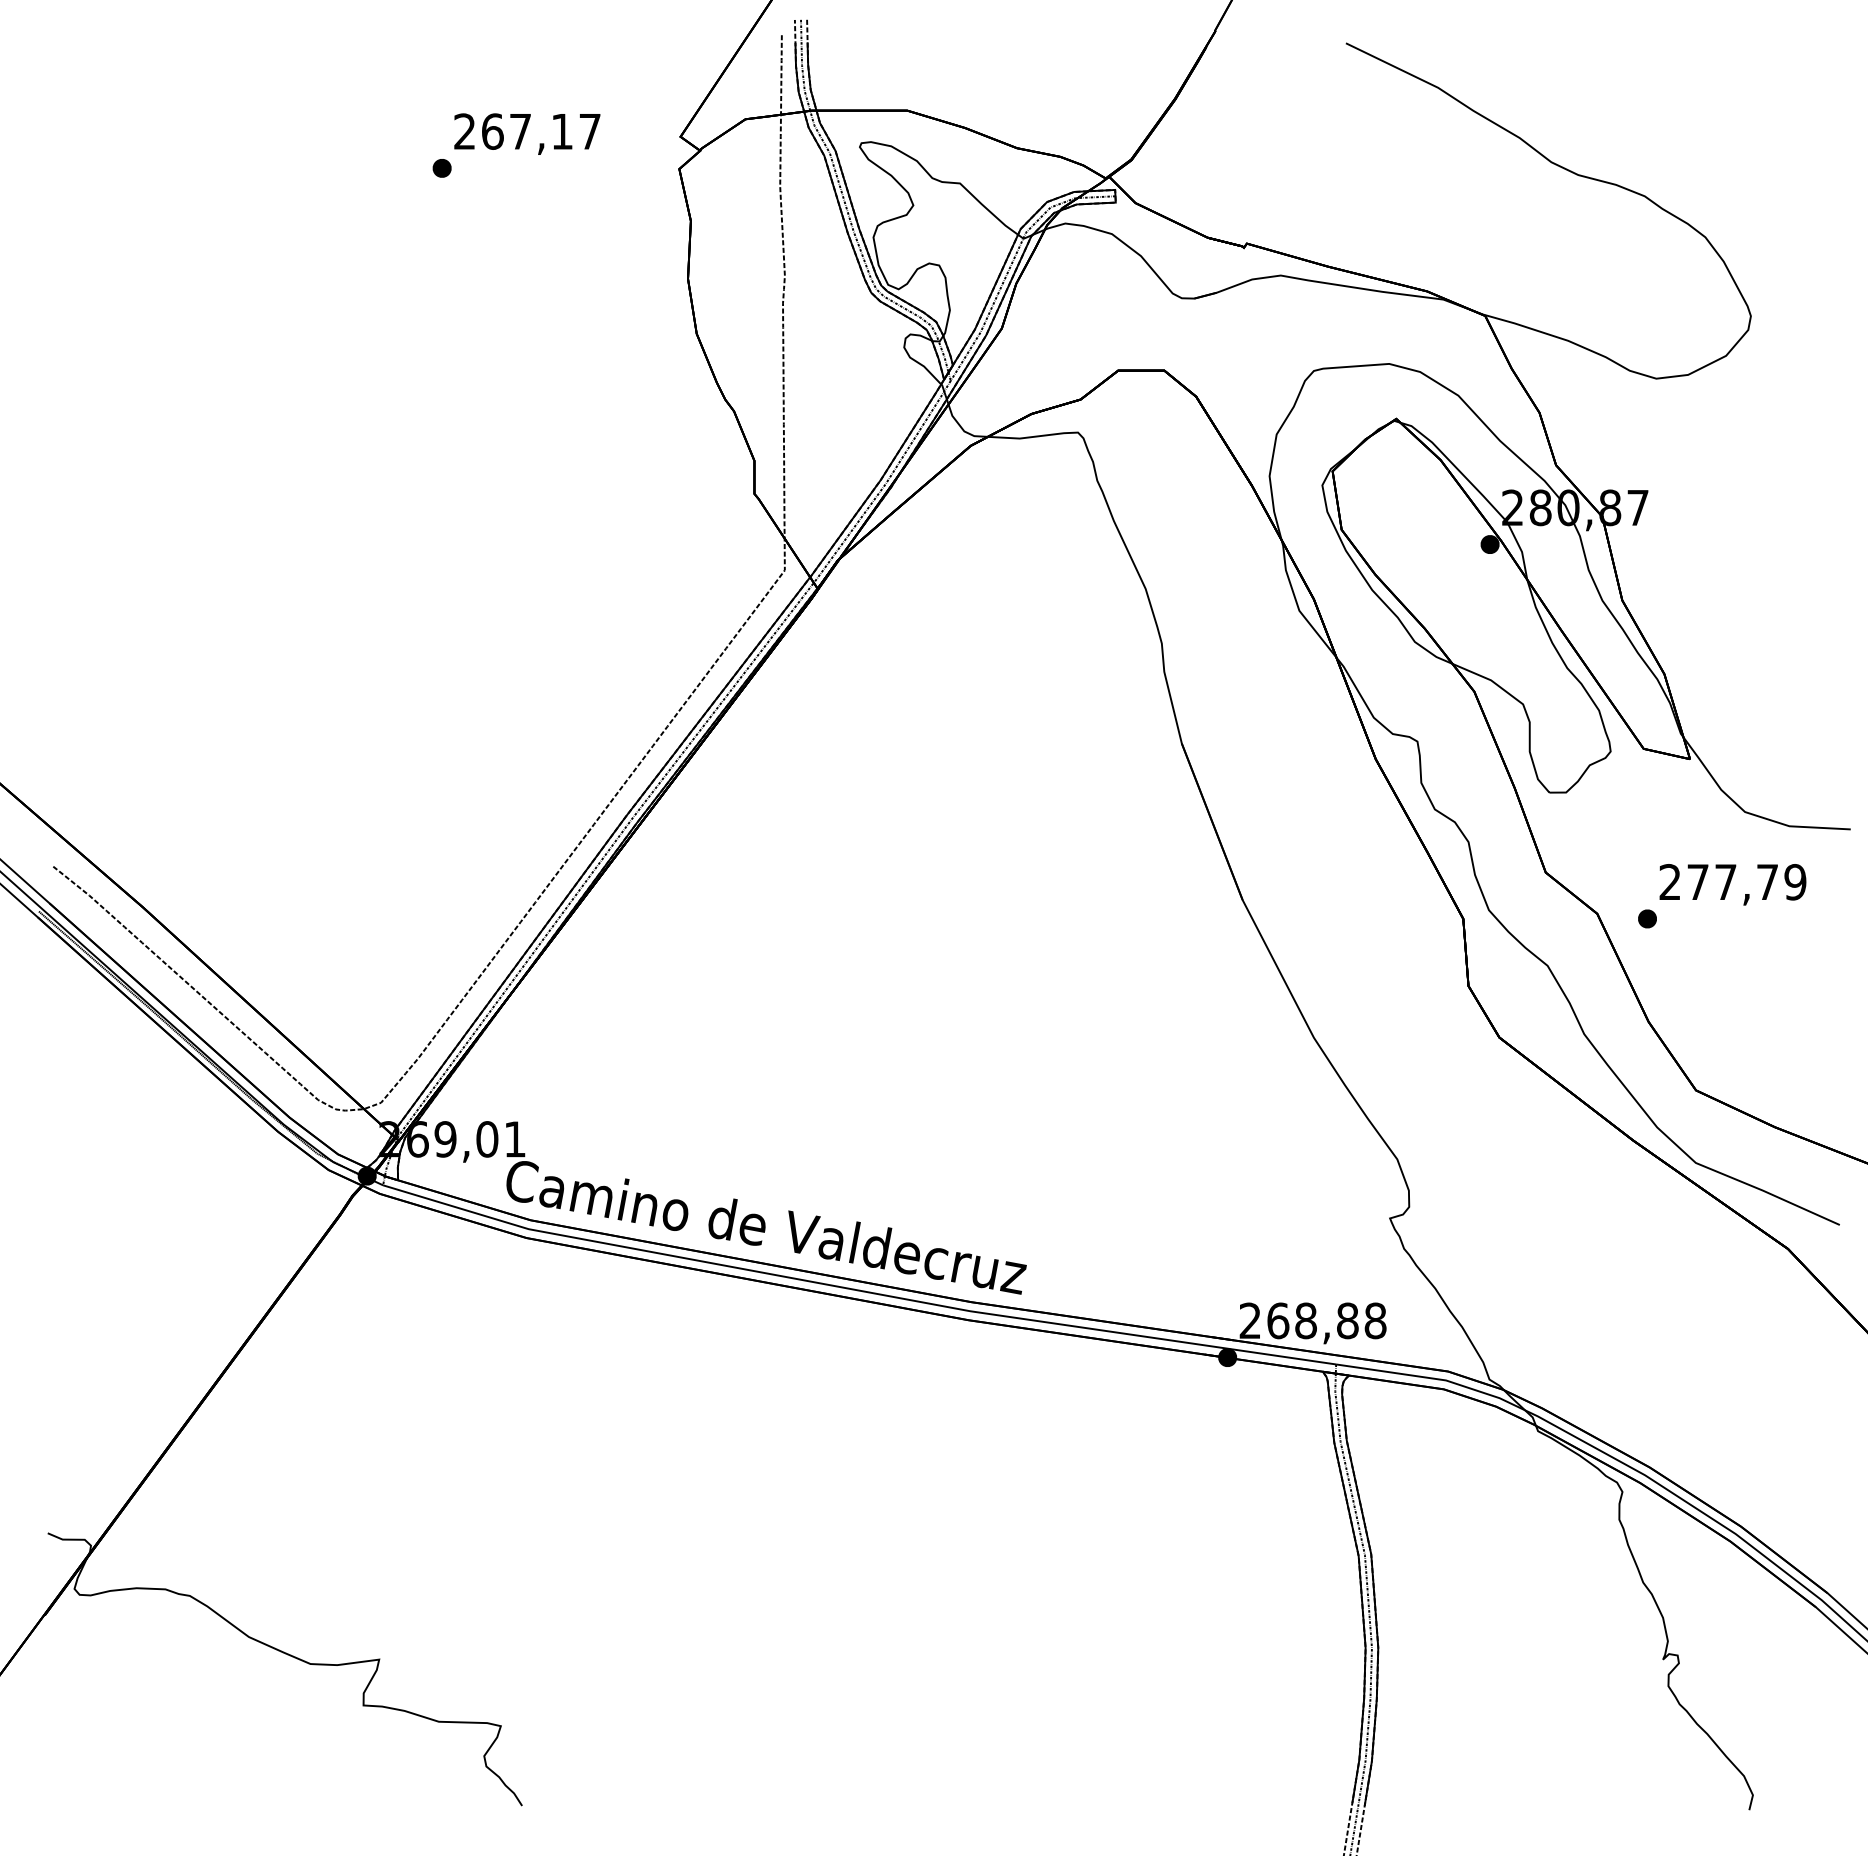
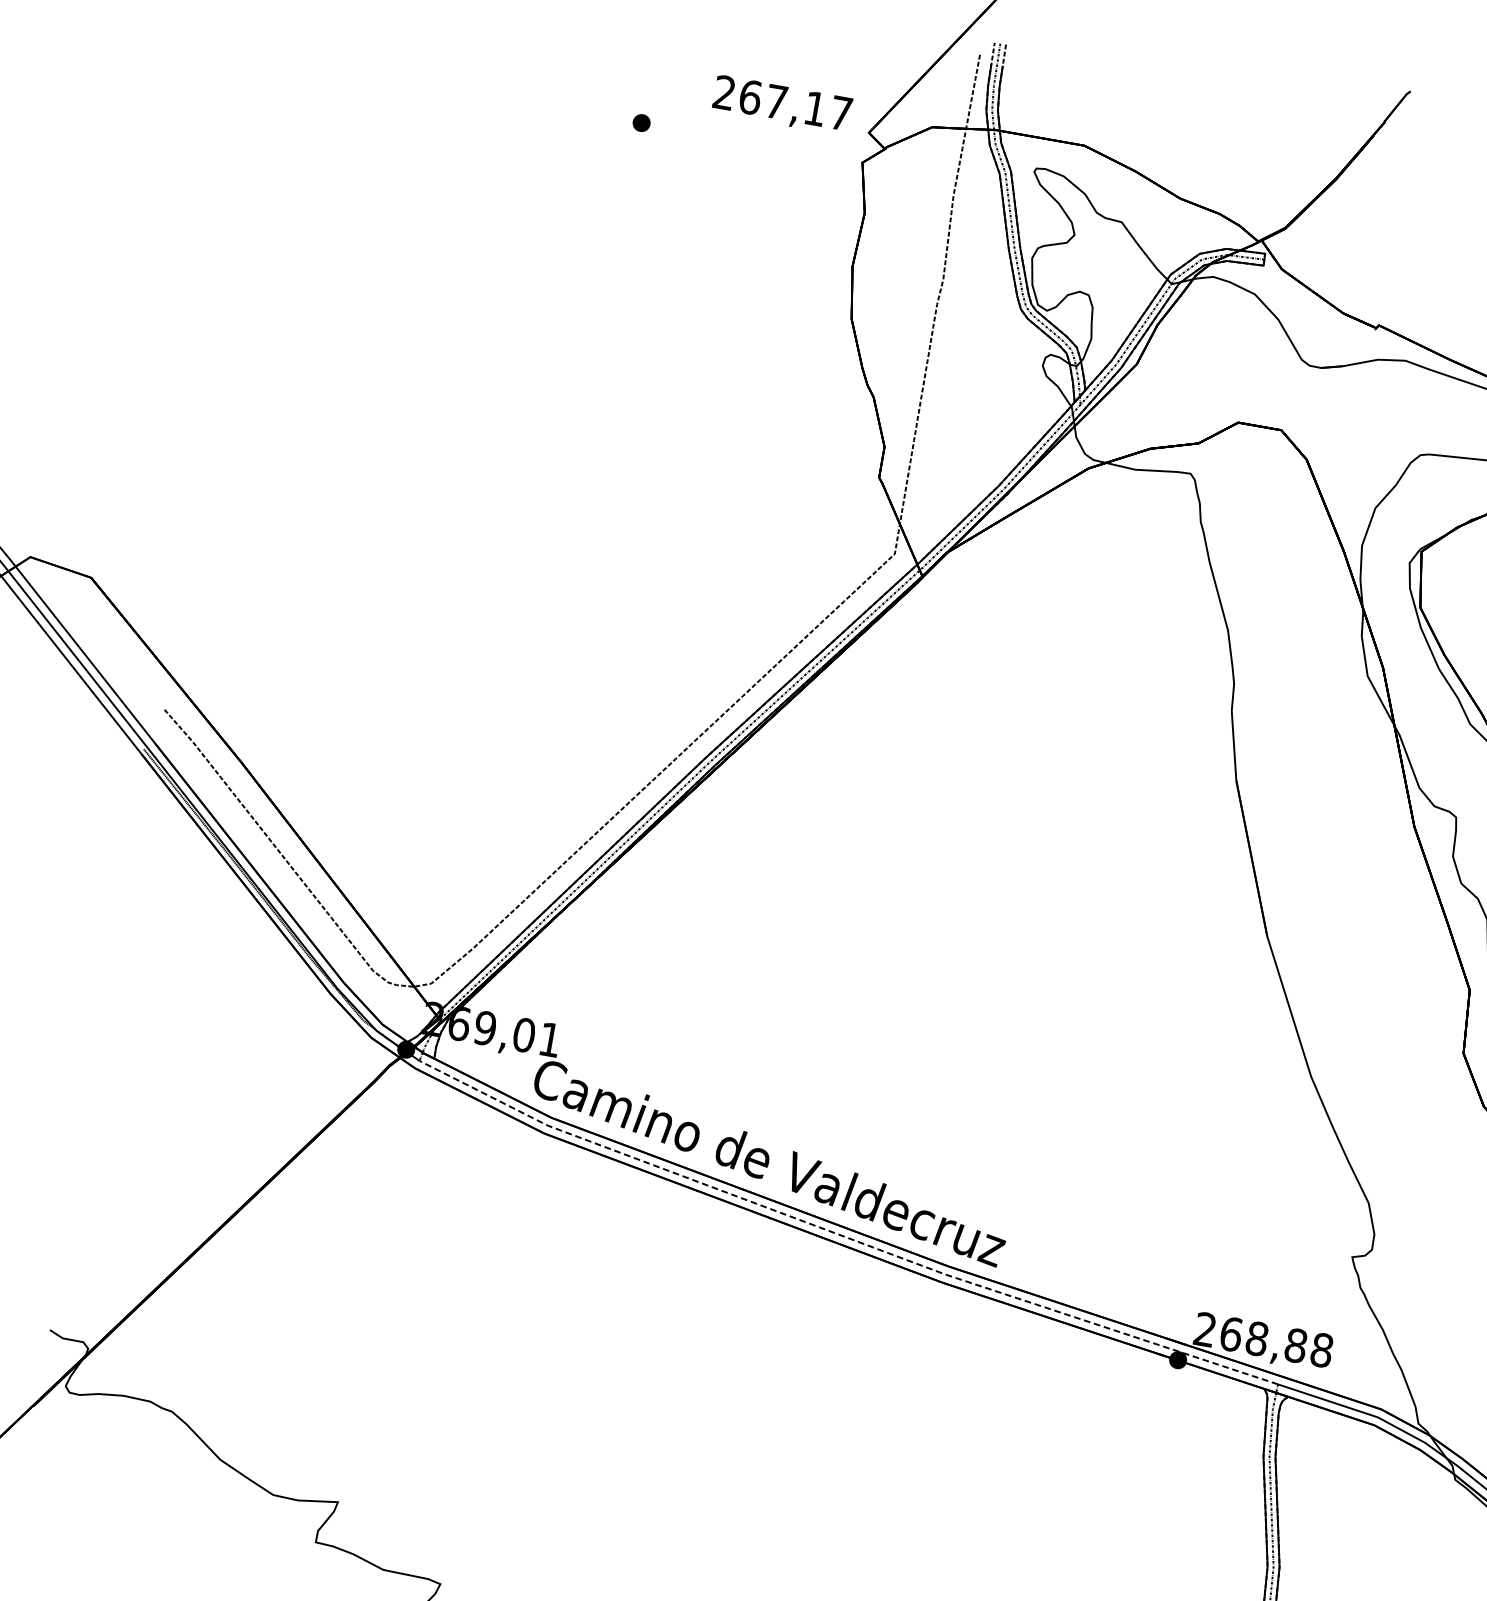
text: (527, 133) -> (782, 104), moved
line: (856, 1290) -> (843, 1236), solid -> dashed

